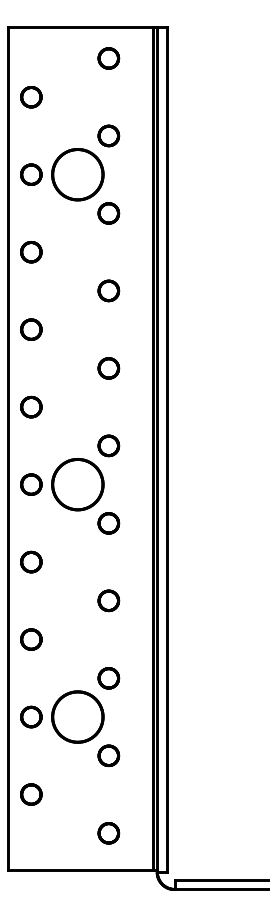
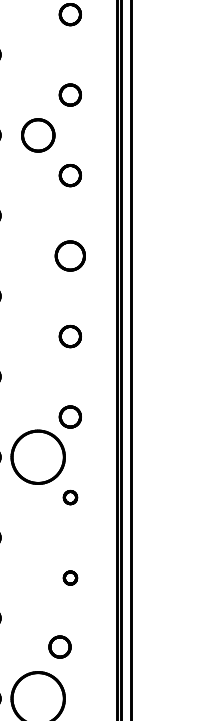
part: (77, 174) -> (37, 135), size x0.6
part: (108, 290) -> (70, 255), size x1.4
part: (108, 523) -> (70, 497), size x0.6
part: (108, 600) -> (70, 577), size x0.6
part: (108, 678) -> (59, 647), moved

